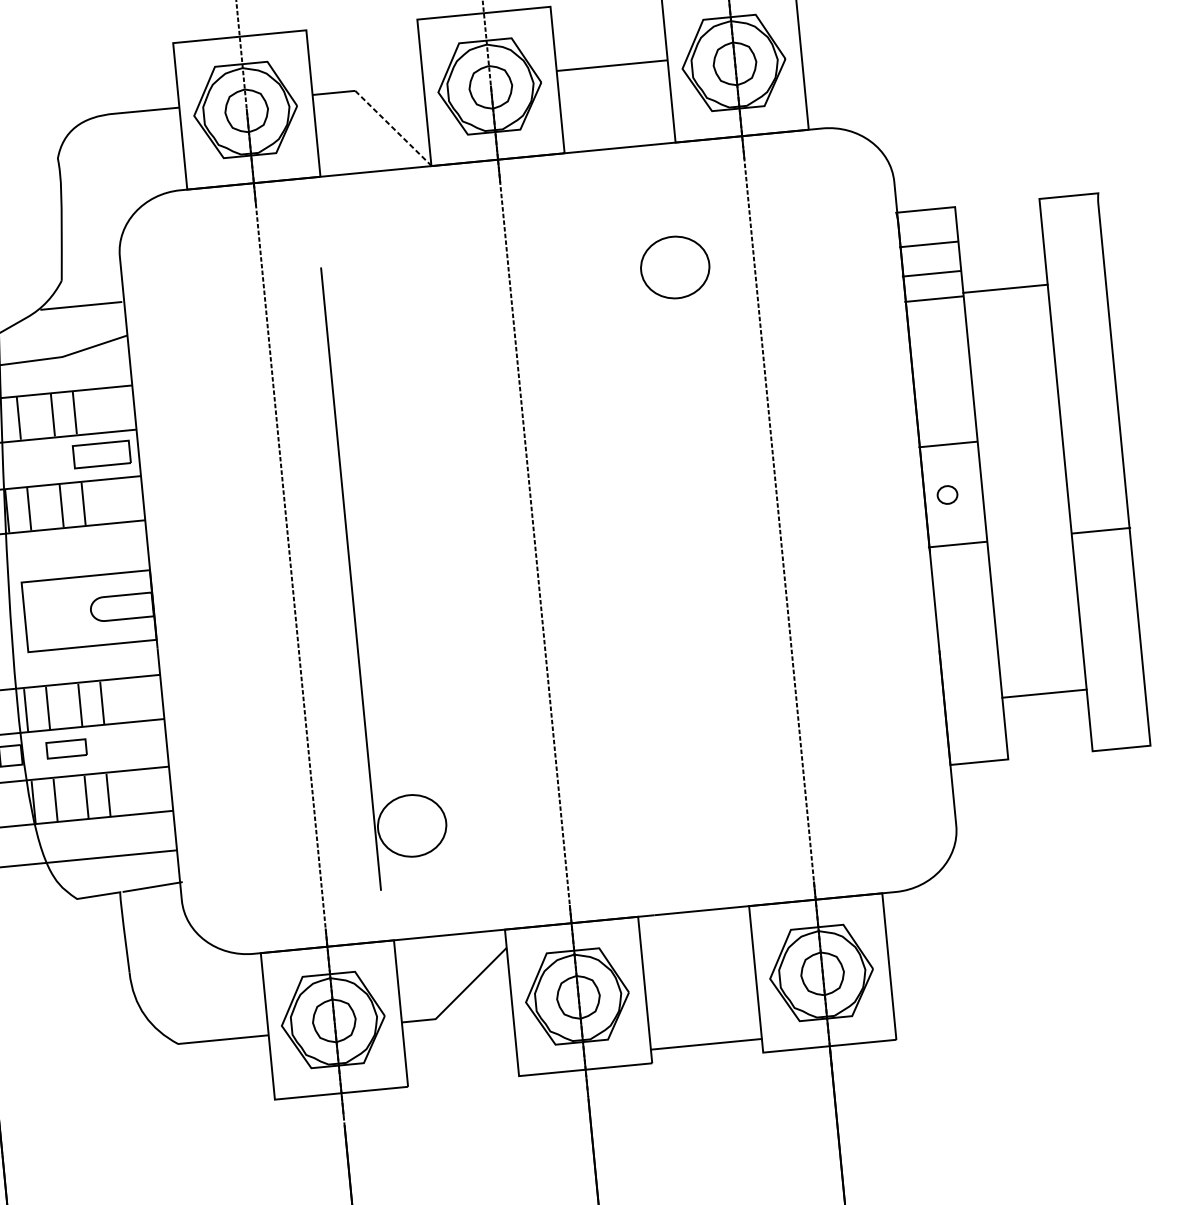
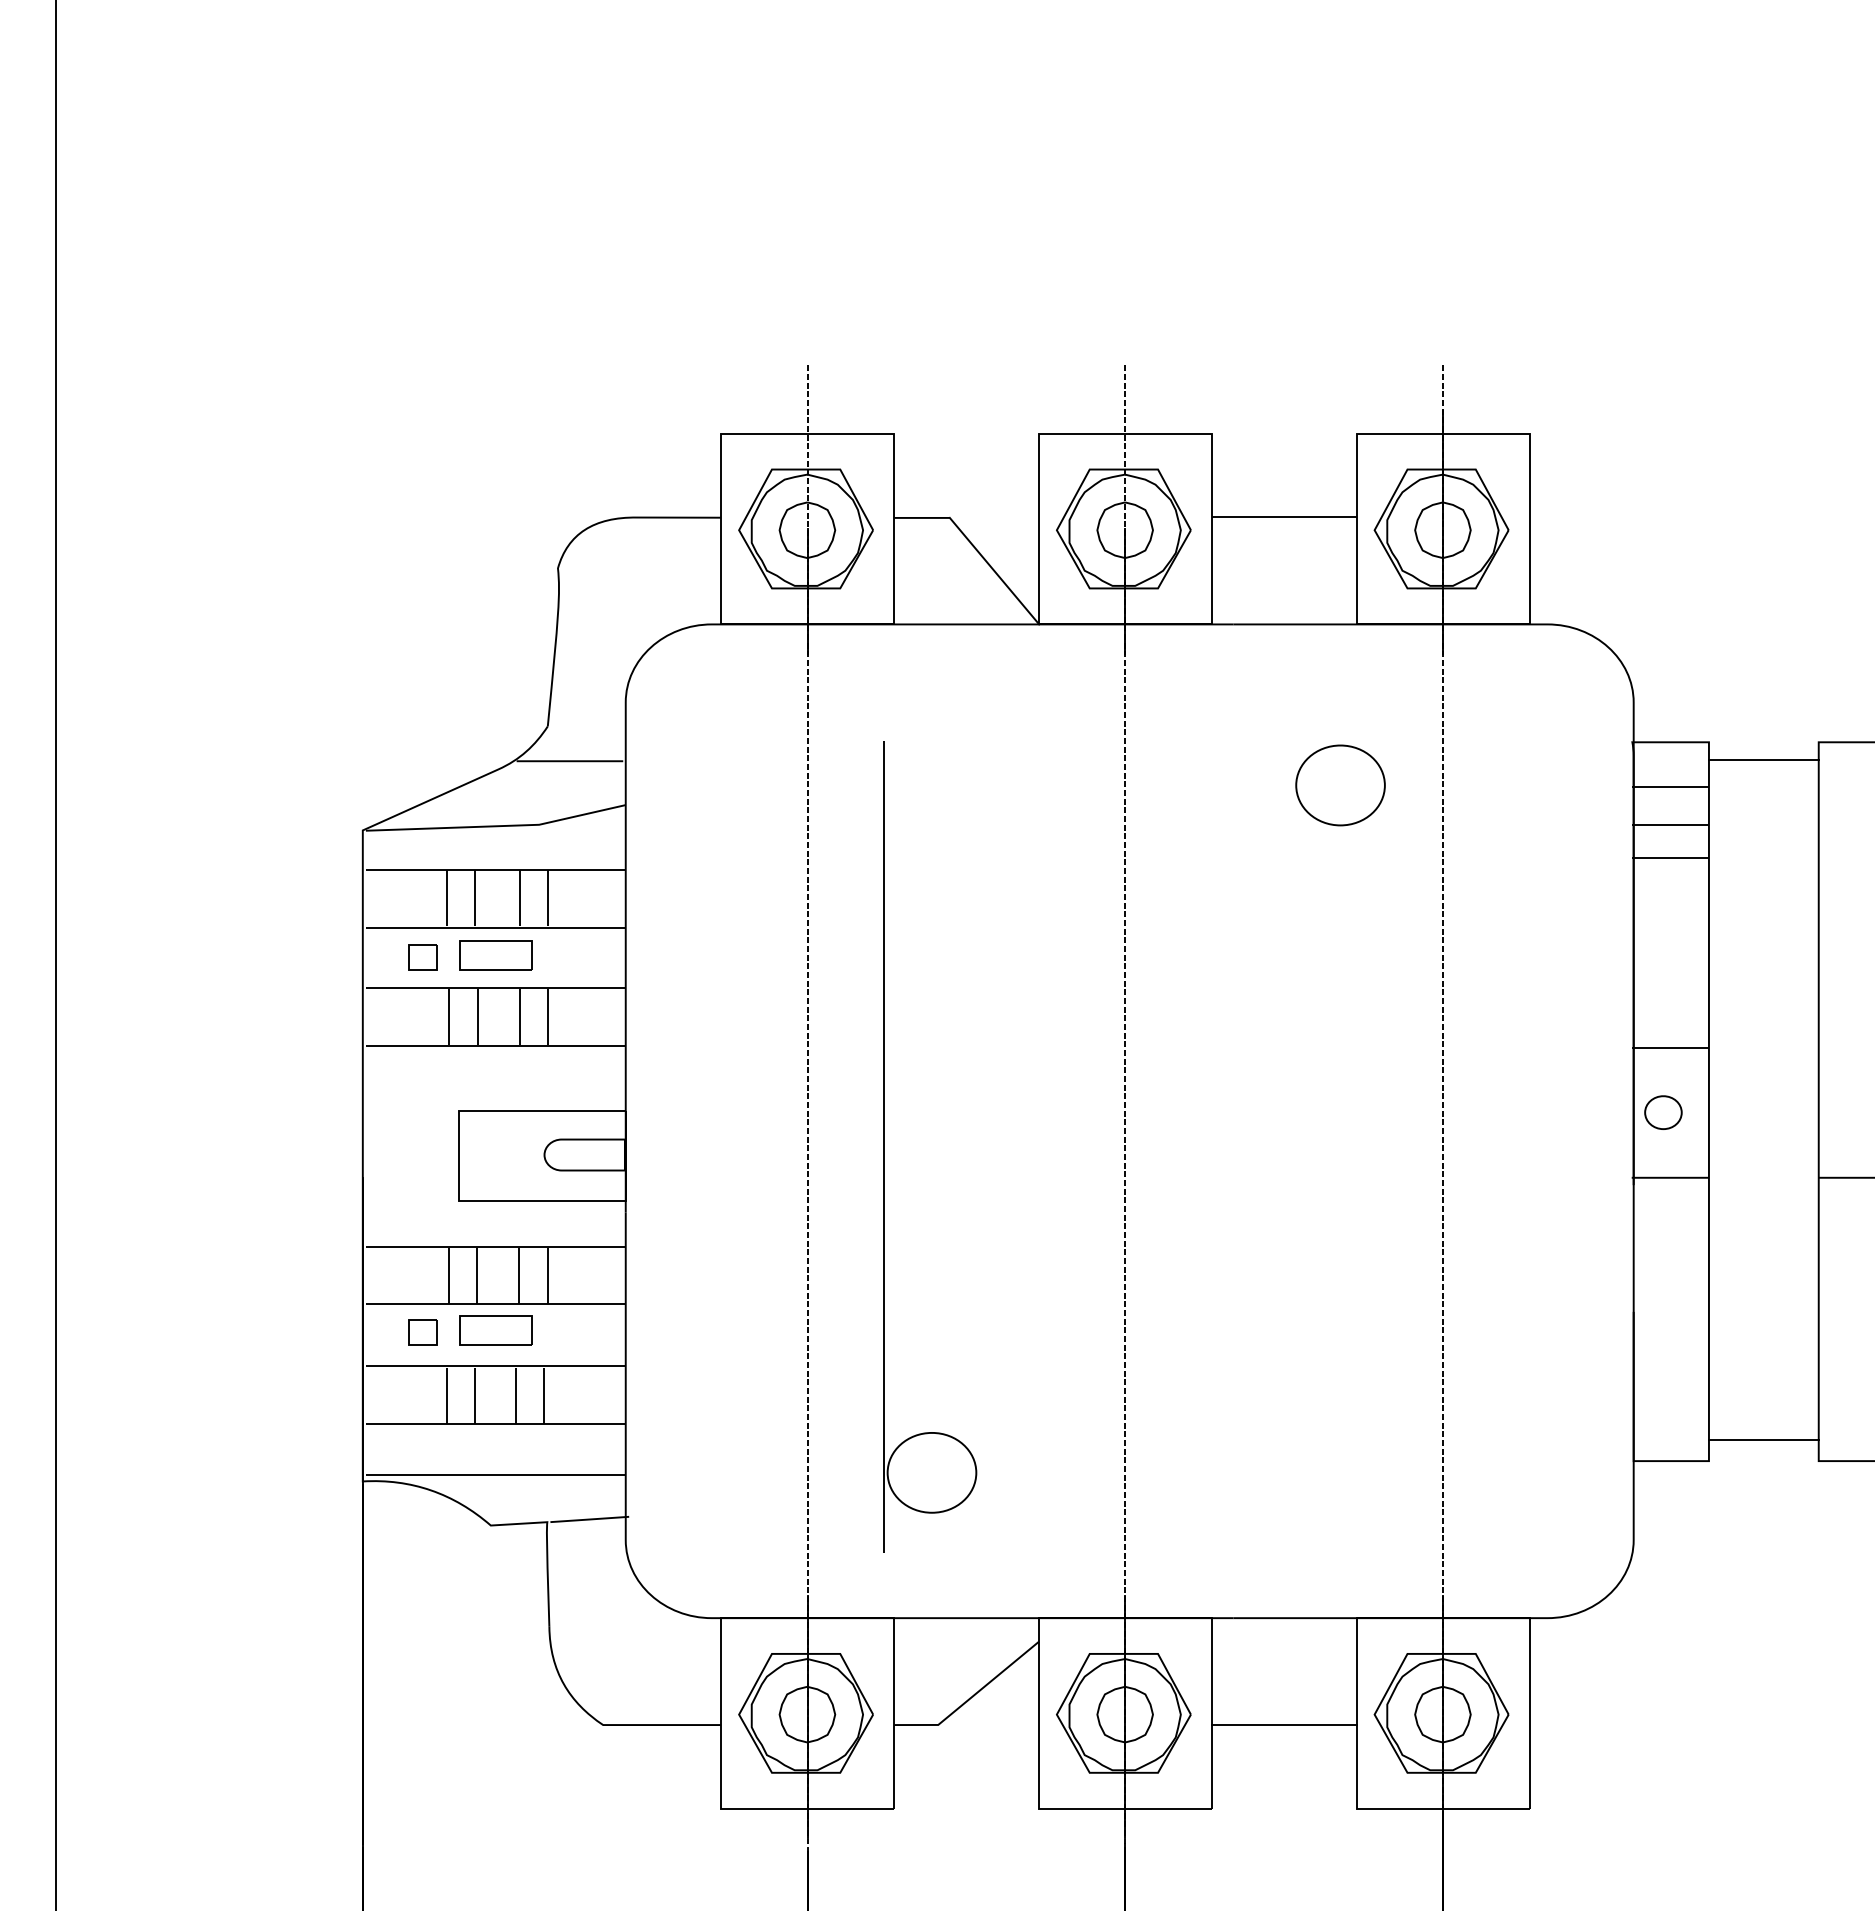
line: (393, 128) -> (994, 571), dashed -> solid
line: (1005, 288) -> (1763, 759), moved
part: (101, 454) -> (495, 955), moved
part: (947, 494) -> (1663, 1112), size x1.43
line: (1044, 693) -> (1763, 1439), moved
part: (66, 748) -> (495, 1330), size x1.43
line: (706, 1044) -> (1284, 1725), moved

